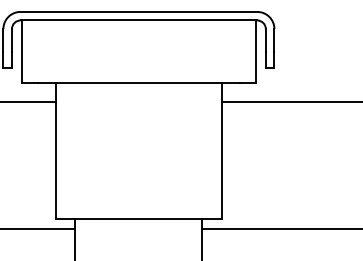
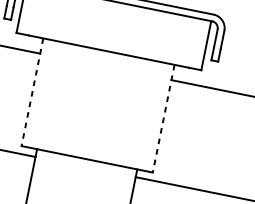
line: (55, 151) -> (32, 92), solid -> dashed
line: (222, 151) -> (163, 119), solid -> dashed

